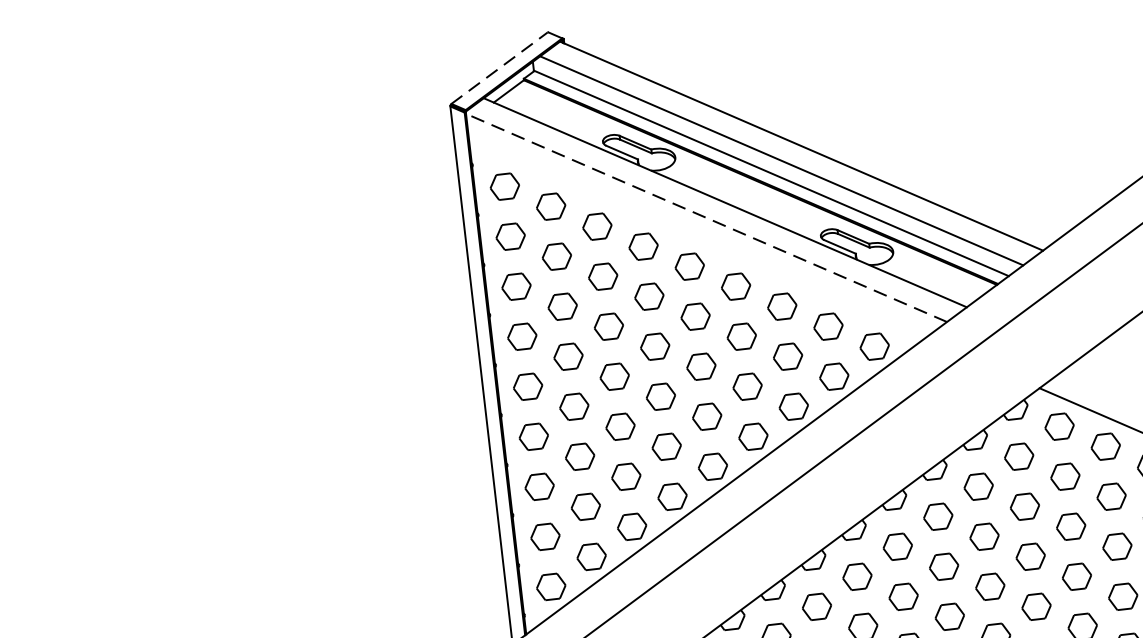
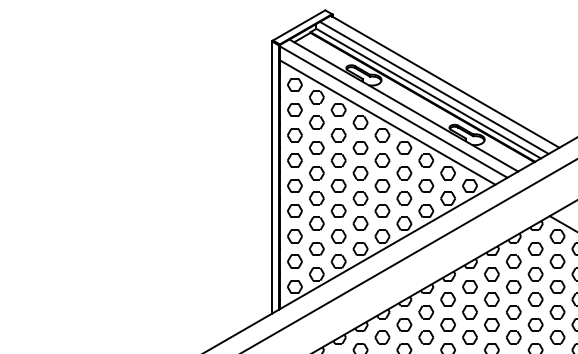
line: (500, 68) -> (299, 25), dashed -> solid
line: (706, 216) -> (393, 111), dashed -> solid
line: (696, 240) -> (387, 122), added

